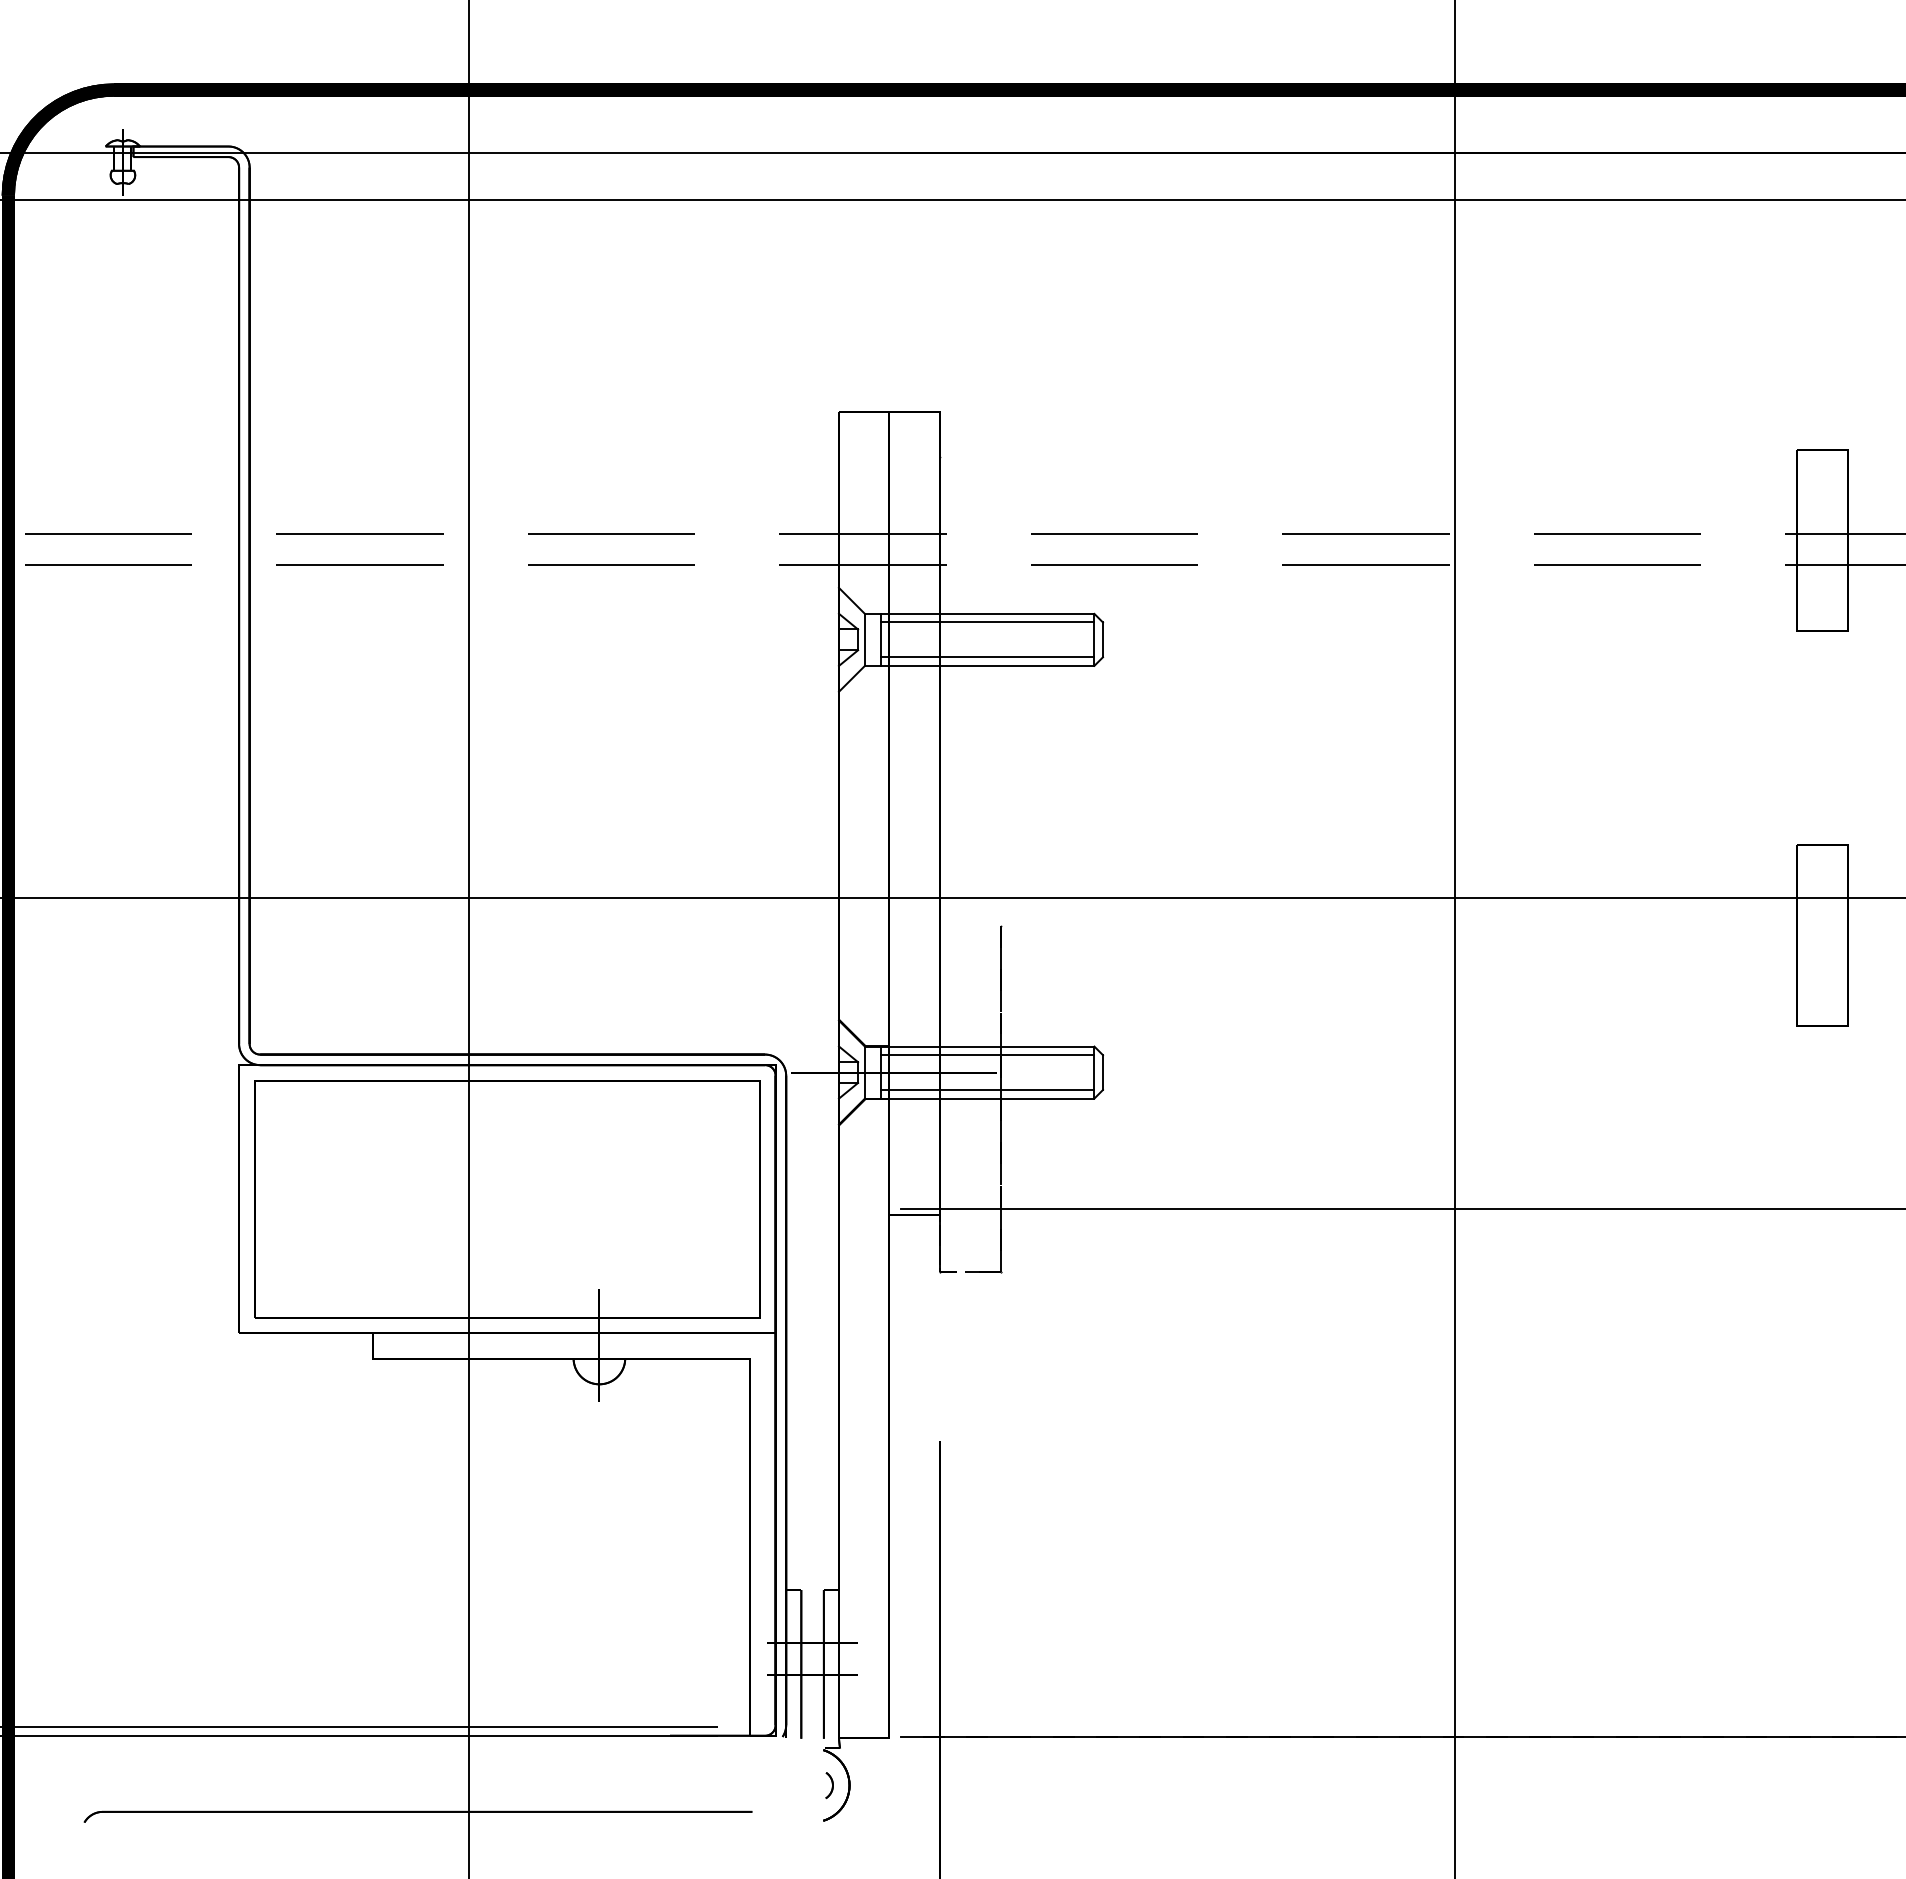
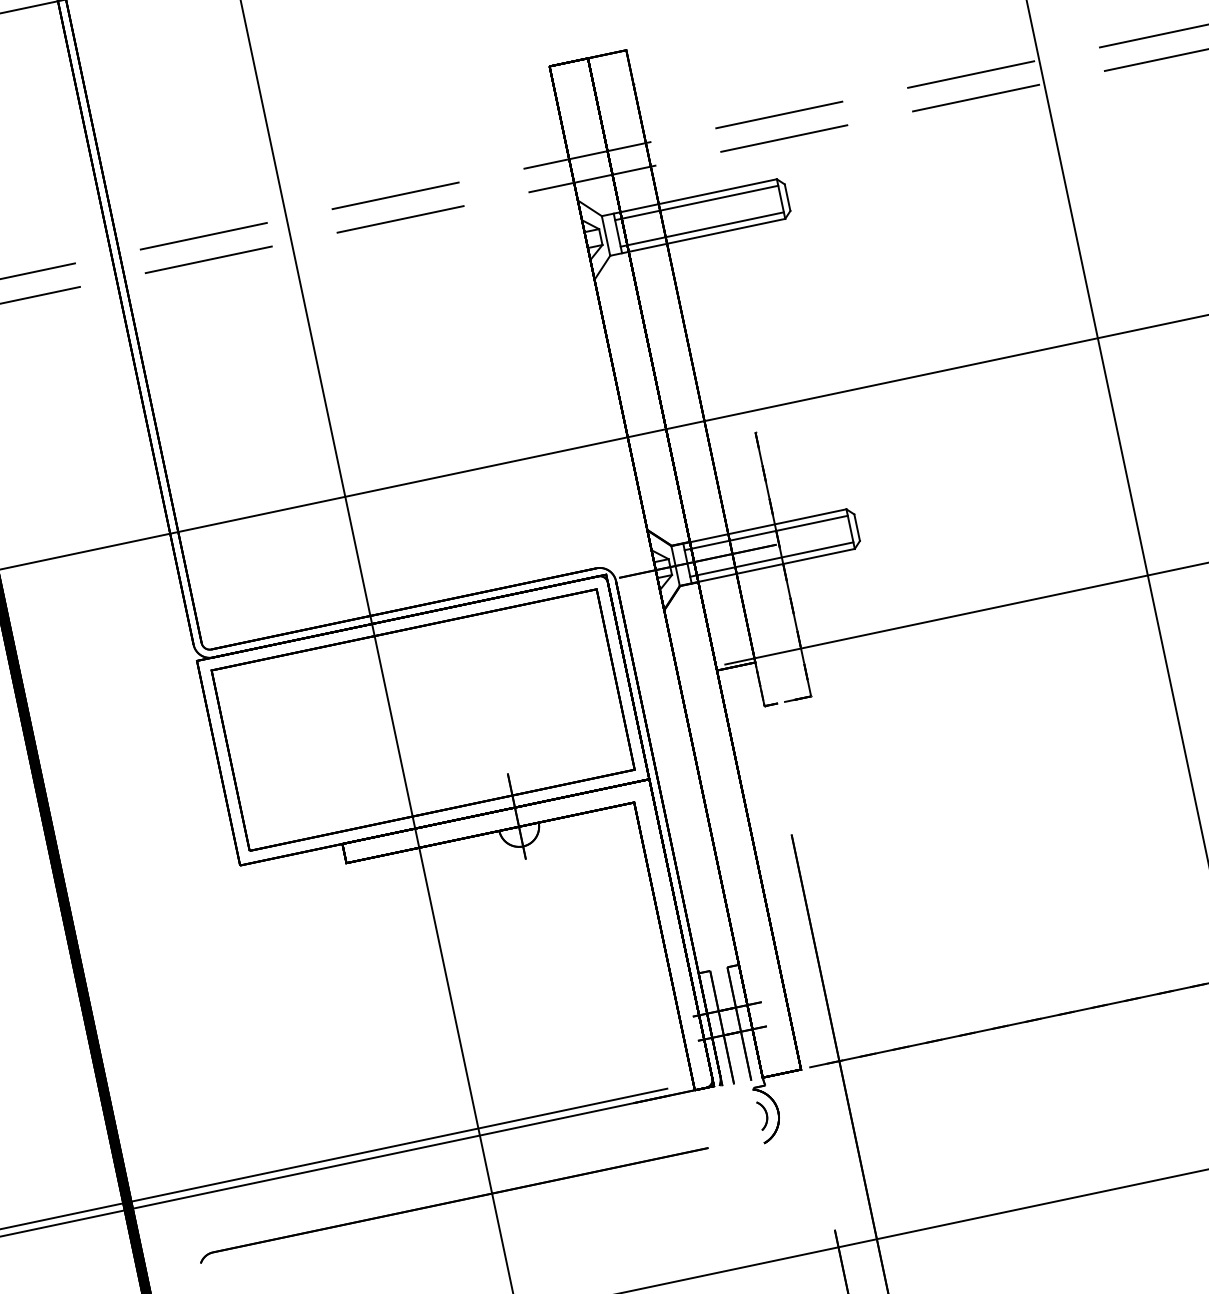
part: (829, 1785) -> (763, 1115), size x1.43

